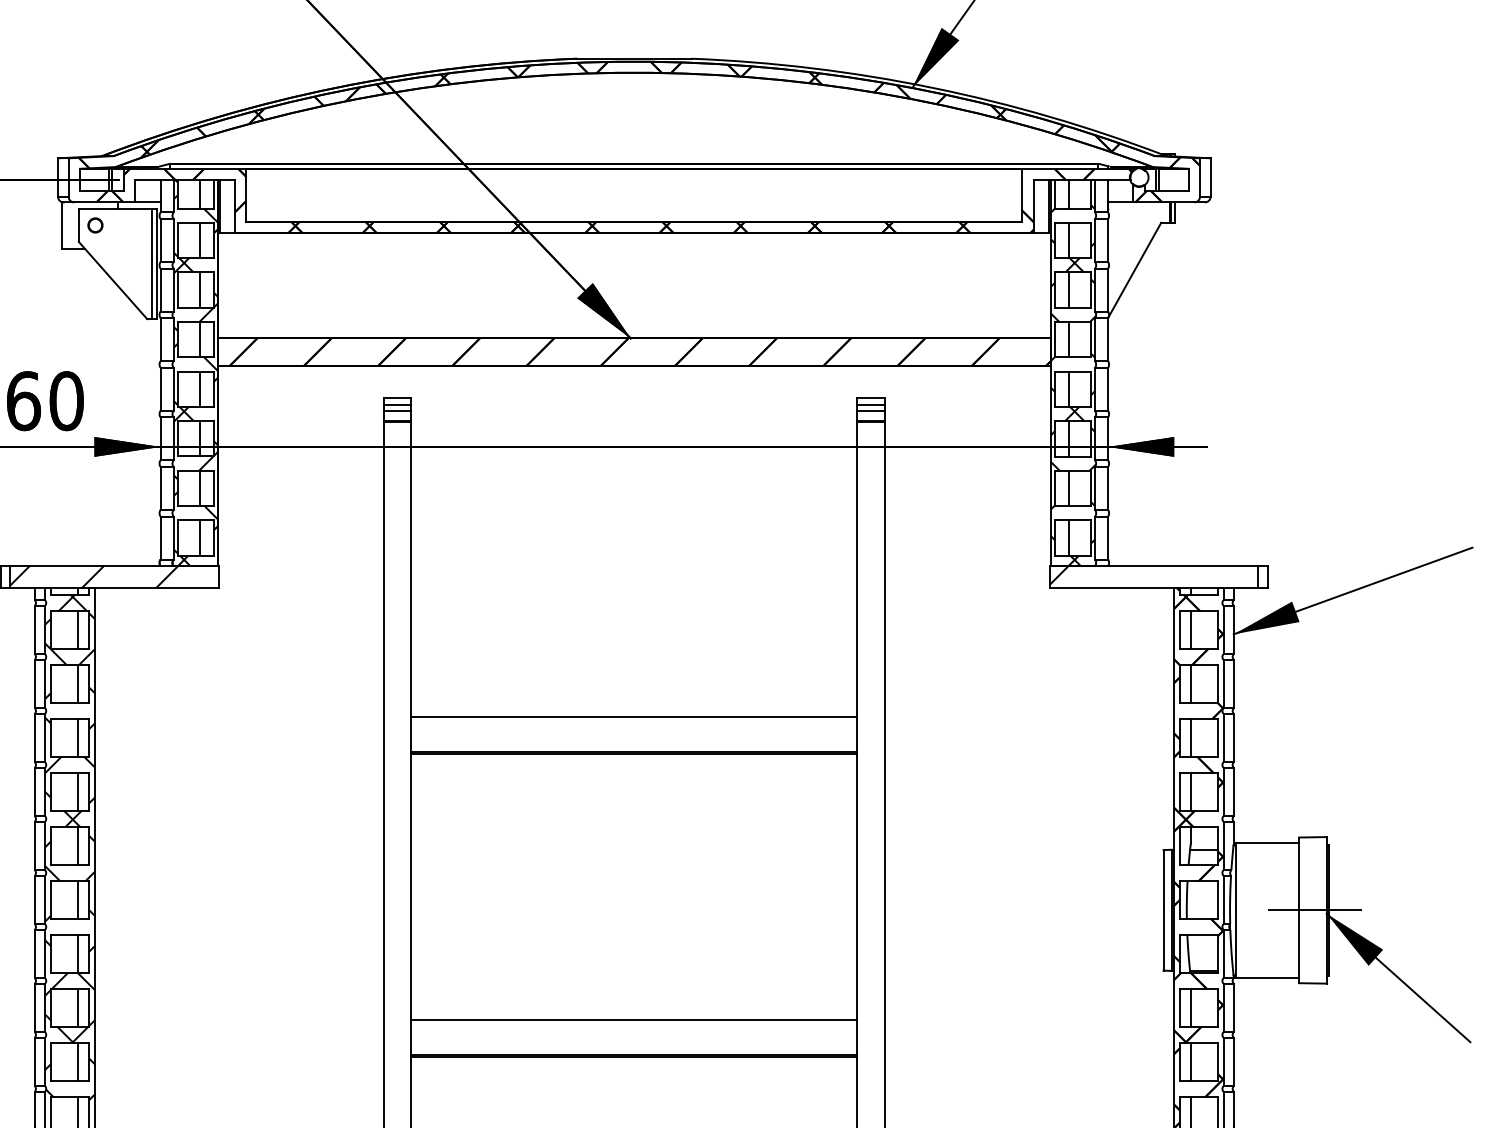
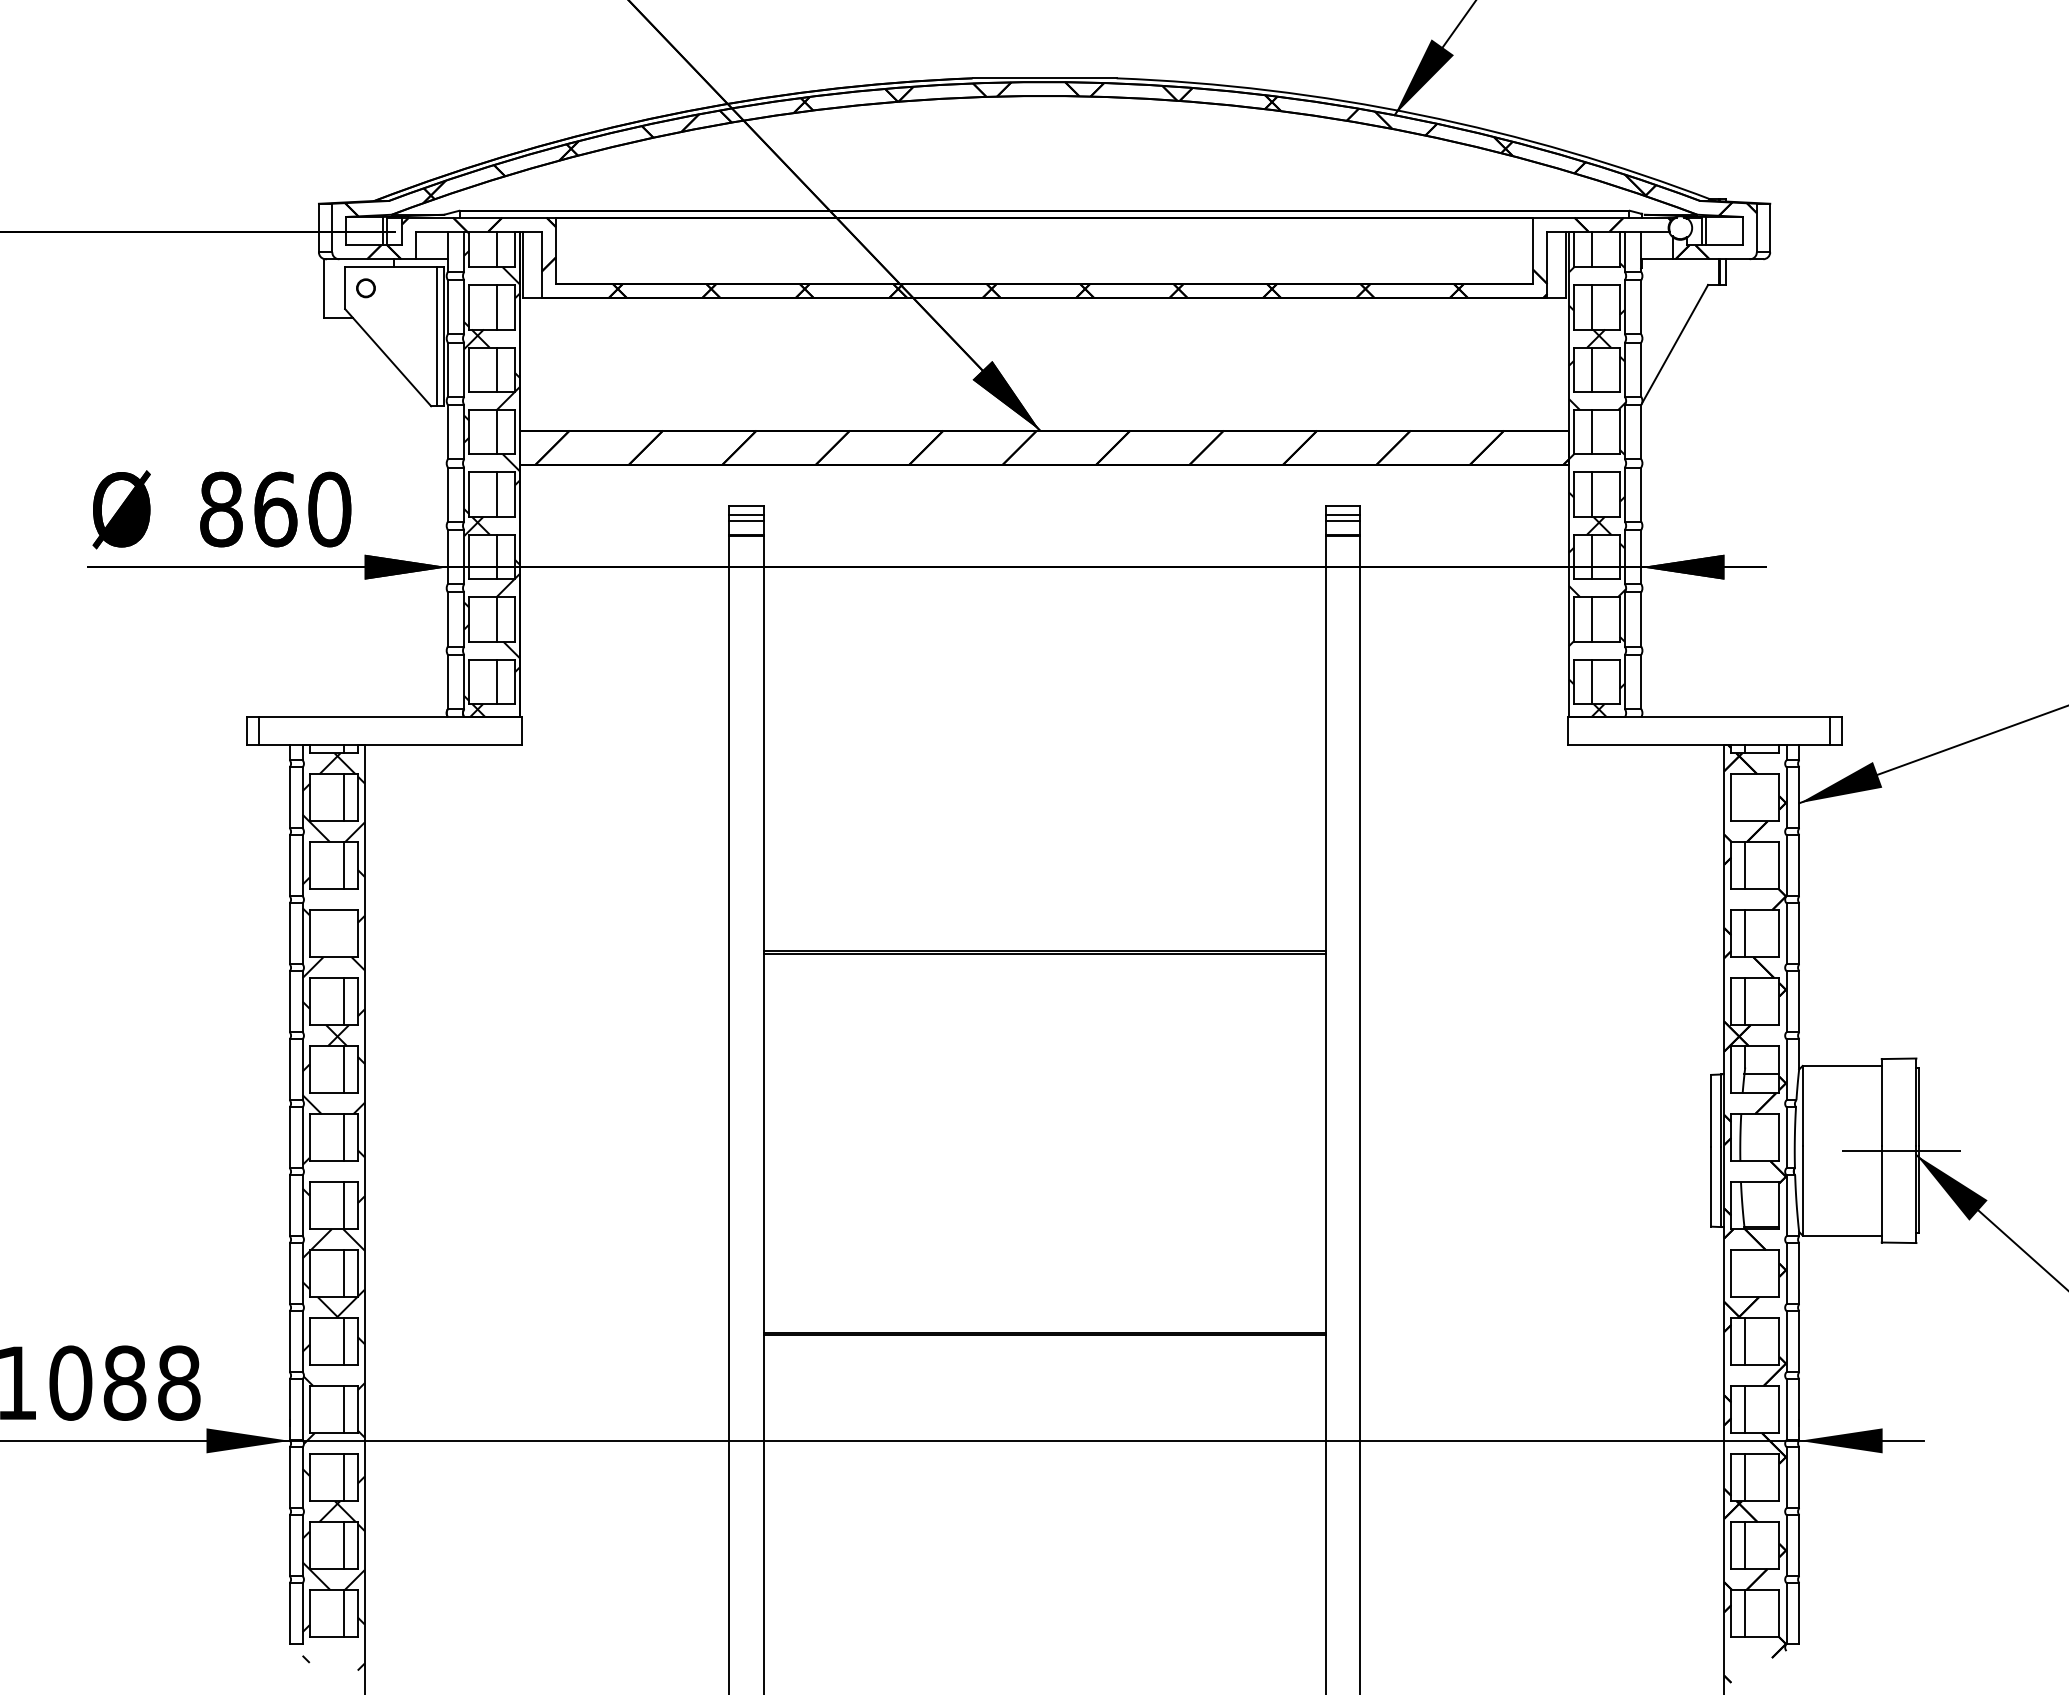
hatch: (1059, 575) -> (1579, 729), removed
hatch: (94, 577) -> (364, 731), removed
line: (1190, 629) -> (1745, 797), removed
line: (634, 716) -> (1044, 906), removed
line: (77, 737) -> (343, 933), removed
line: (1190, 1007) -> (1745, 1273), removed
line: (634, 1019) -> (1044, 1288), removed

